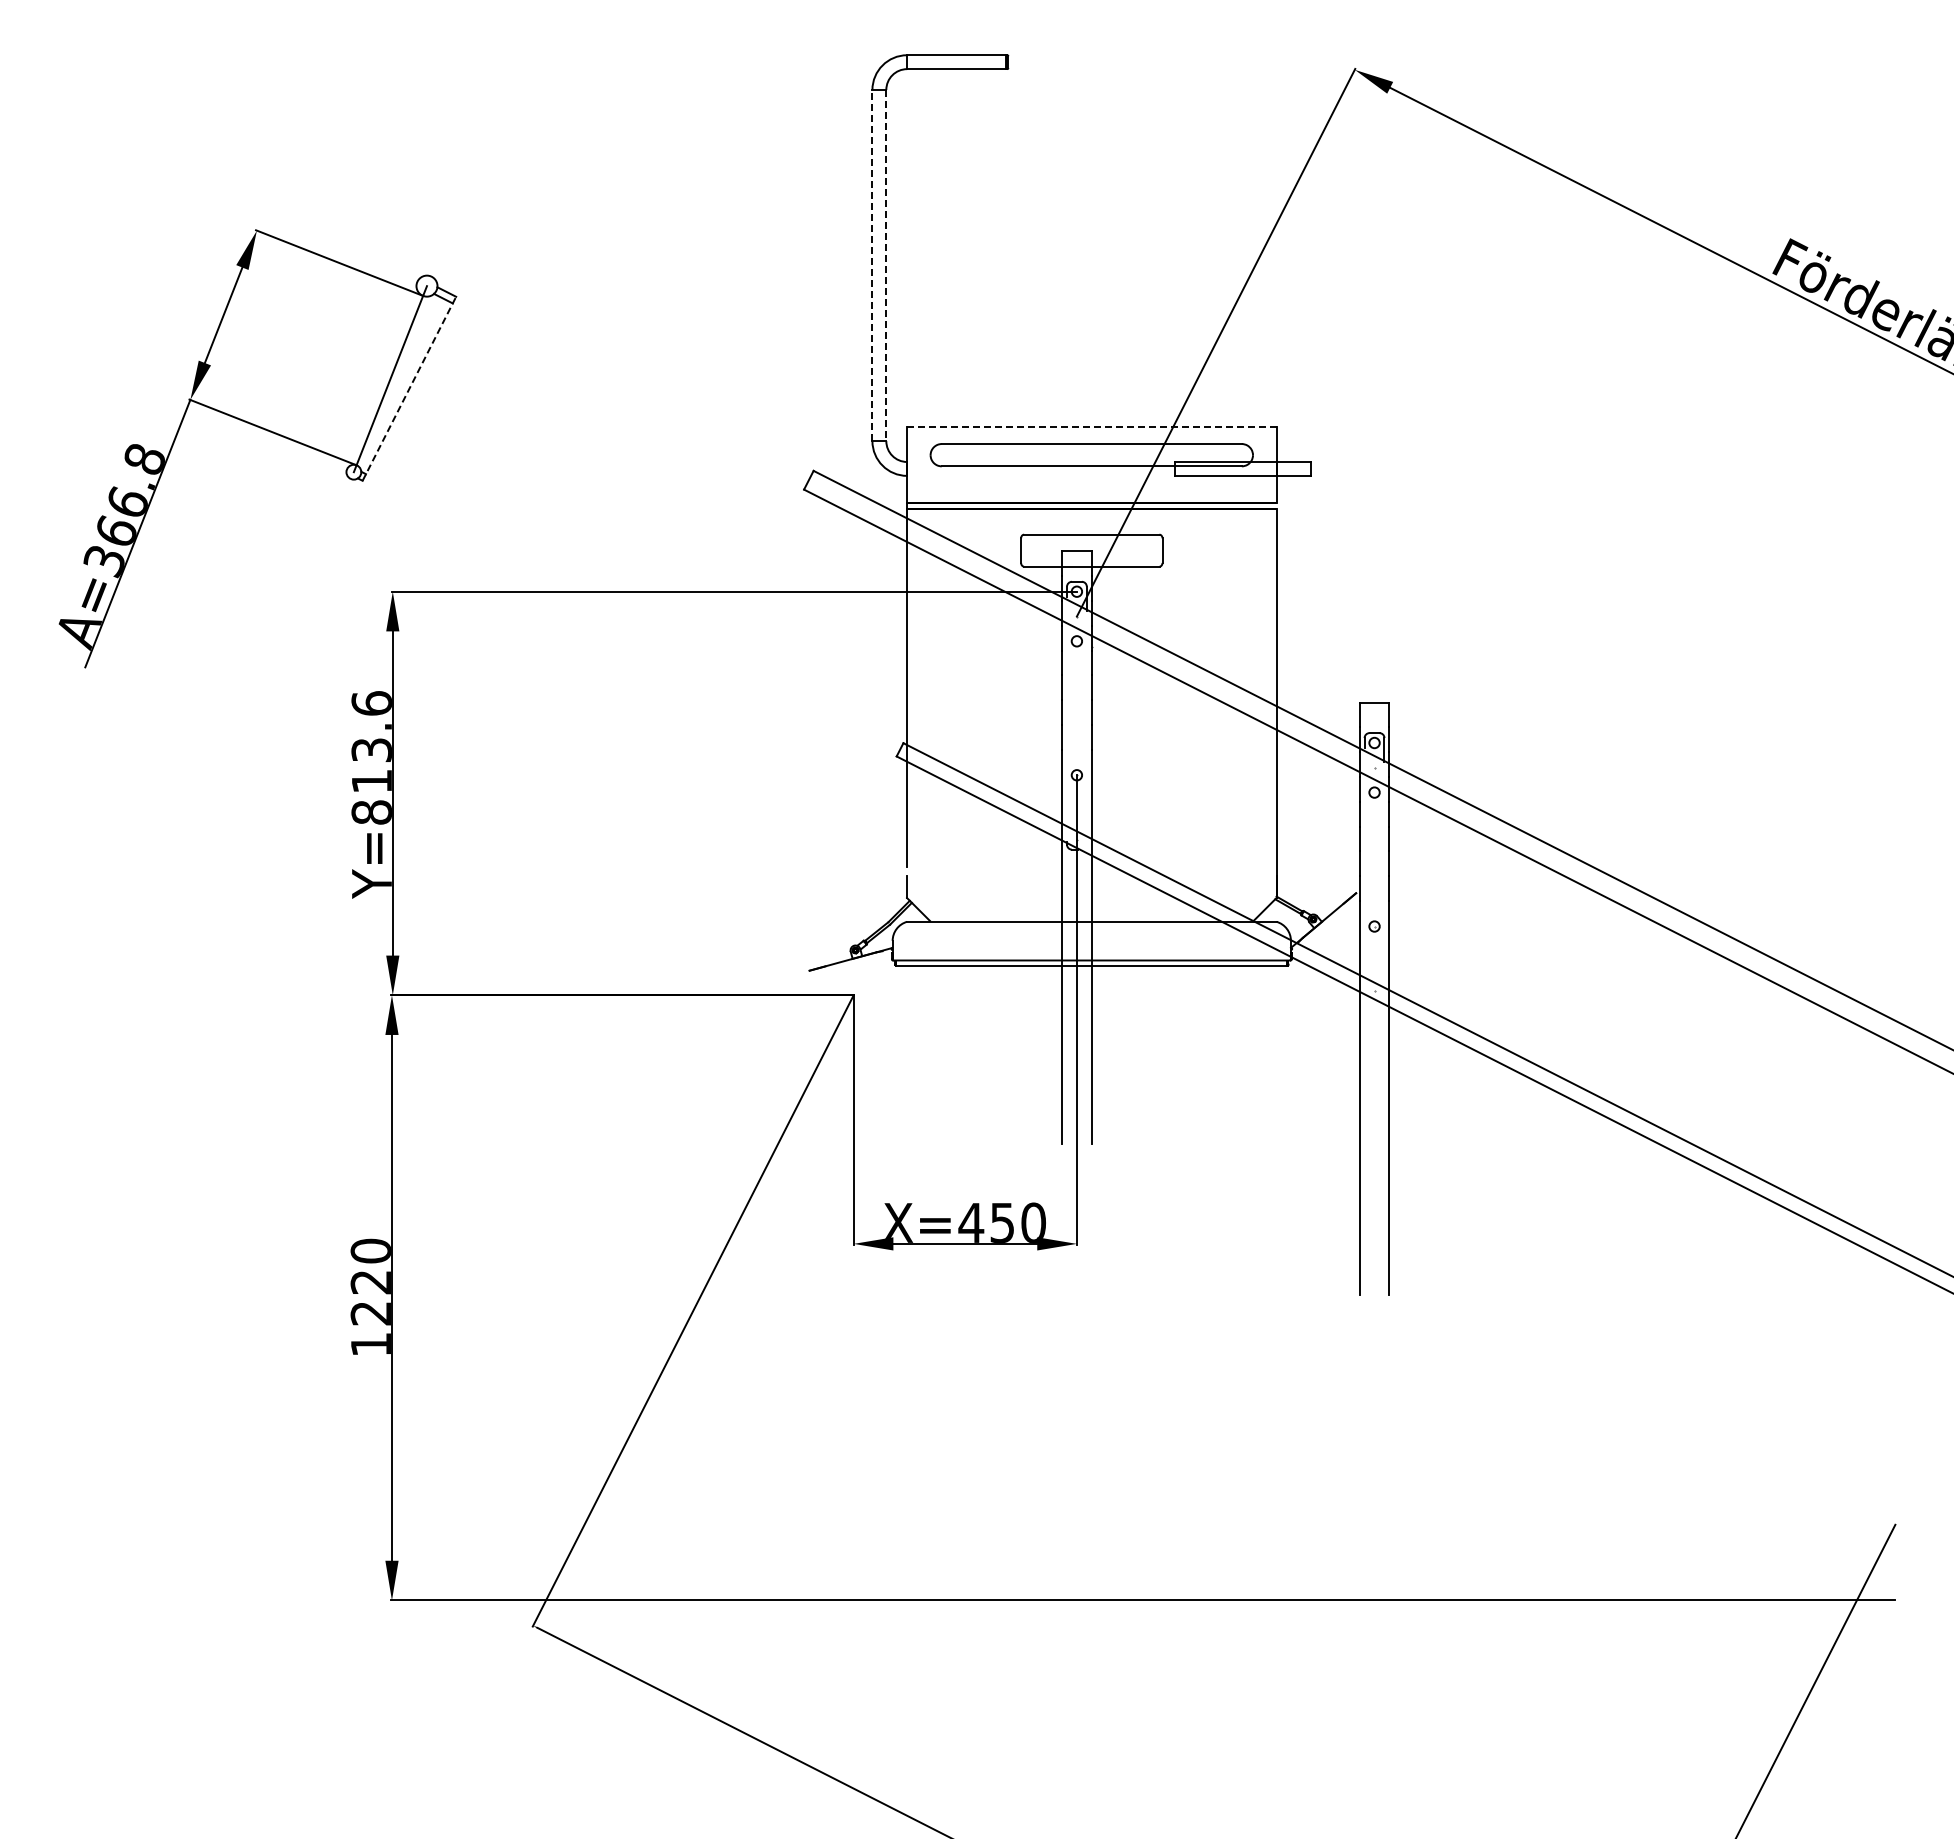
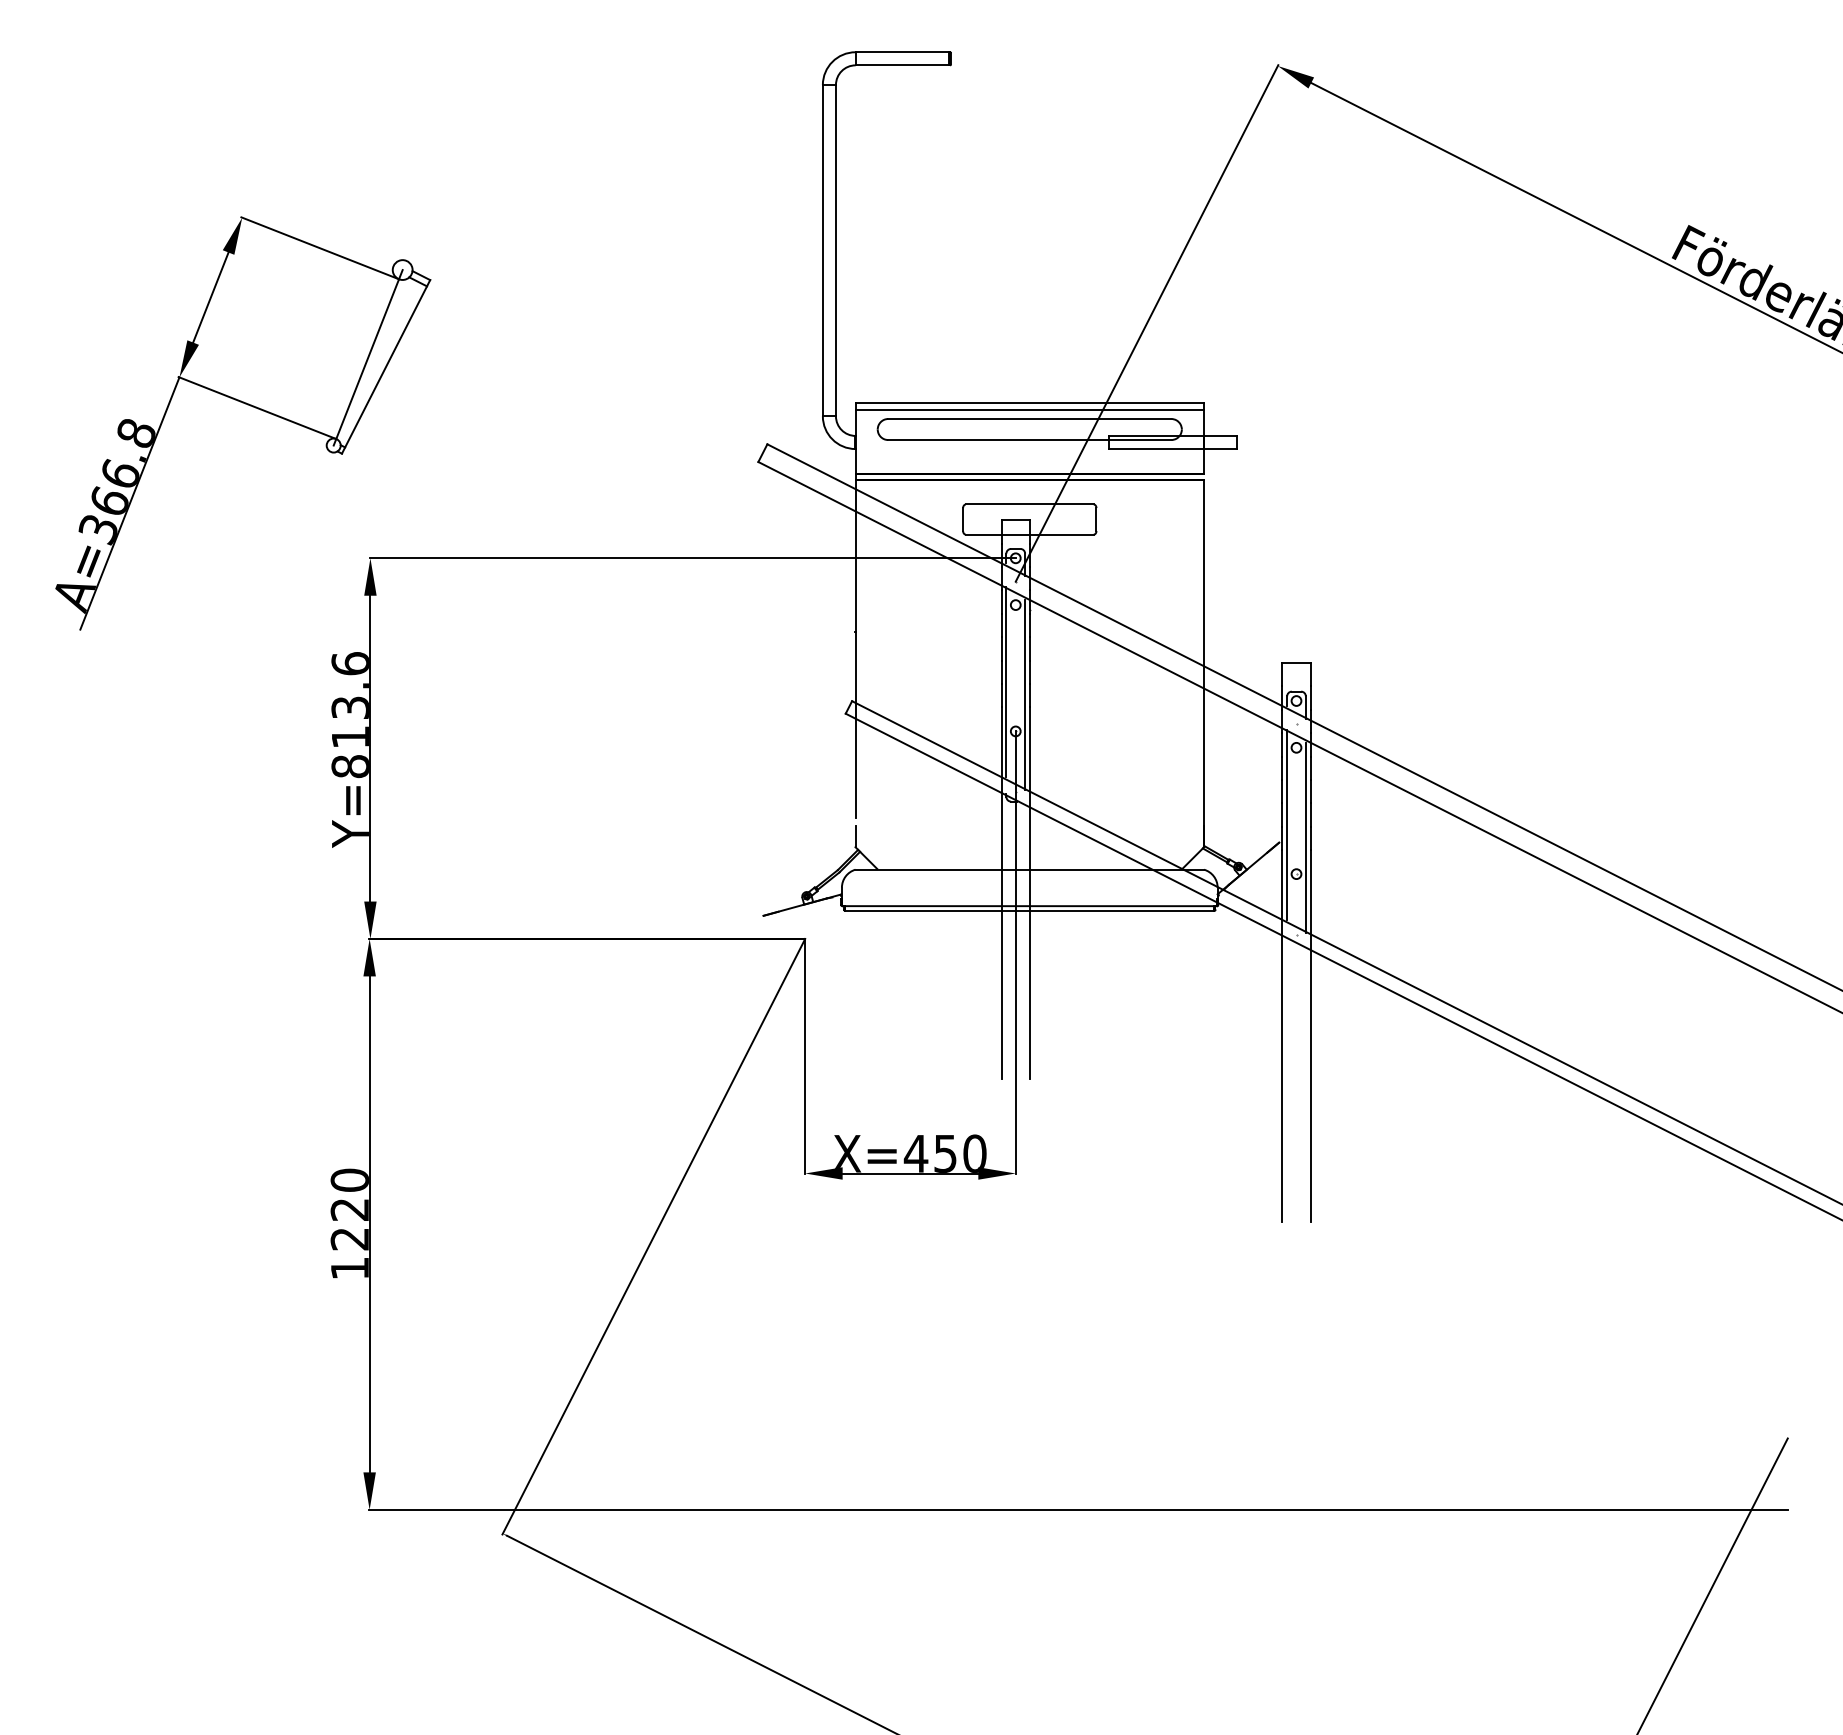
line: (872, 265) -> (822, 250), dashed -> solid
line: (886, 265) -> (836, 250), dashed -> solid
line: (409, 388) -> (386, 366), dashed -> solid
line: (1091, 426) -> (1029, 402), dashed -> solid
line: (1091, 434) -> (1029, 409), added
line: (1067, 722) -> (1006, 681), added
line: (1086, 736) -> (1024, 694), added
line: (1364, 873) -> (1287, 824), added
line: (1384, 887) -> (1305, 837), added

